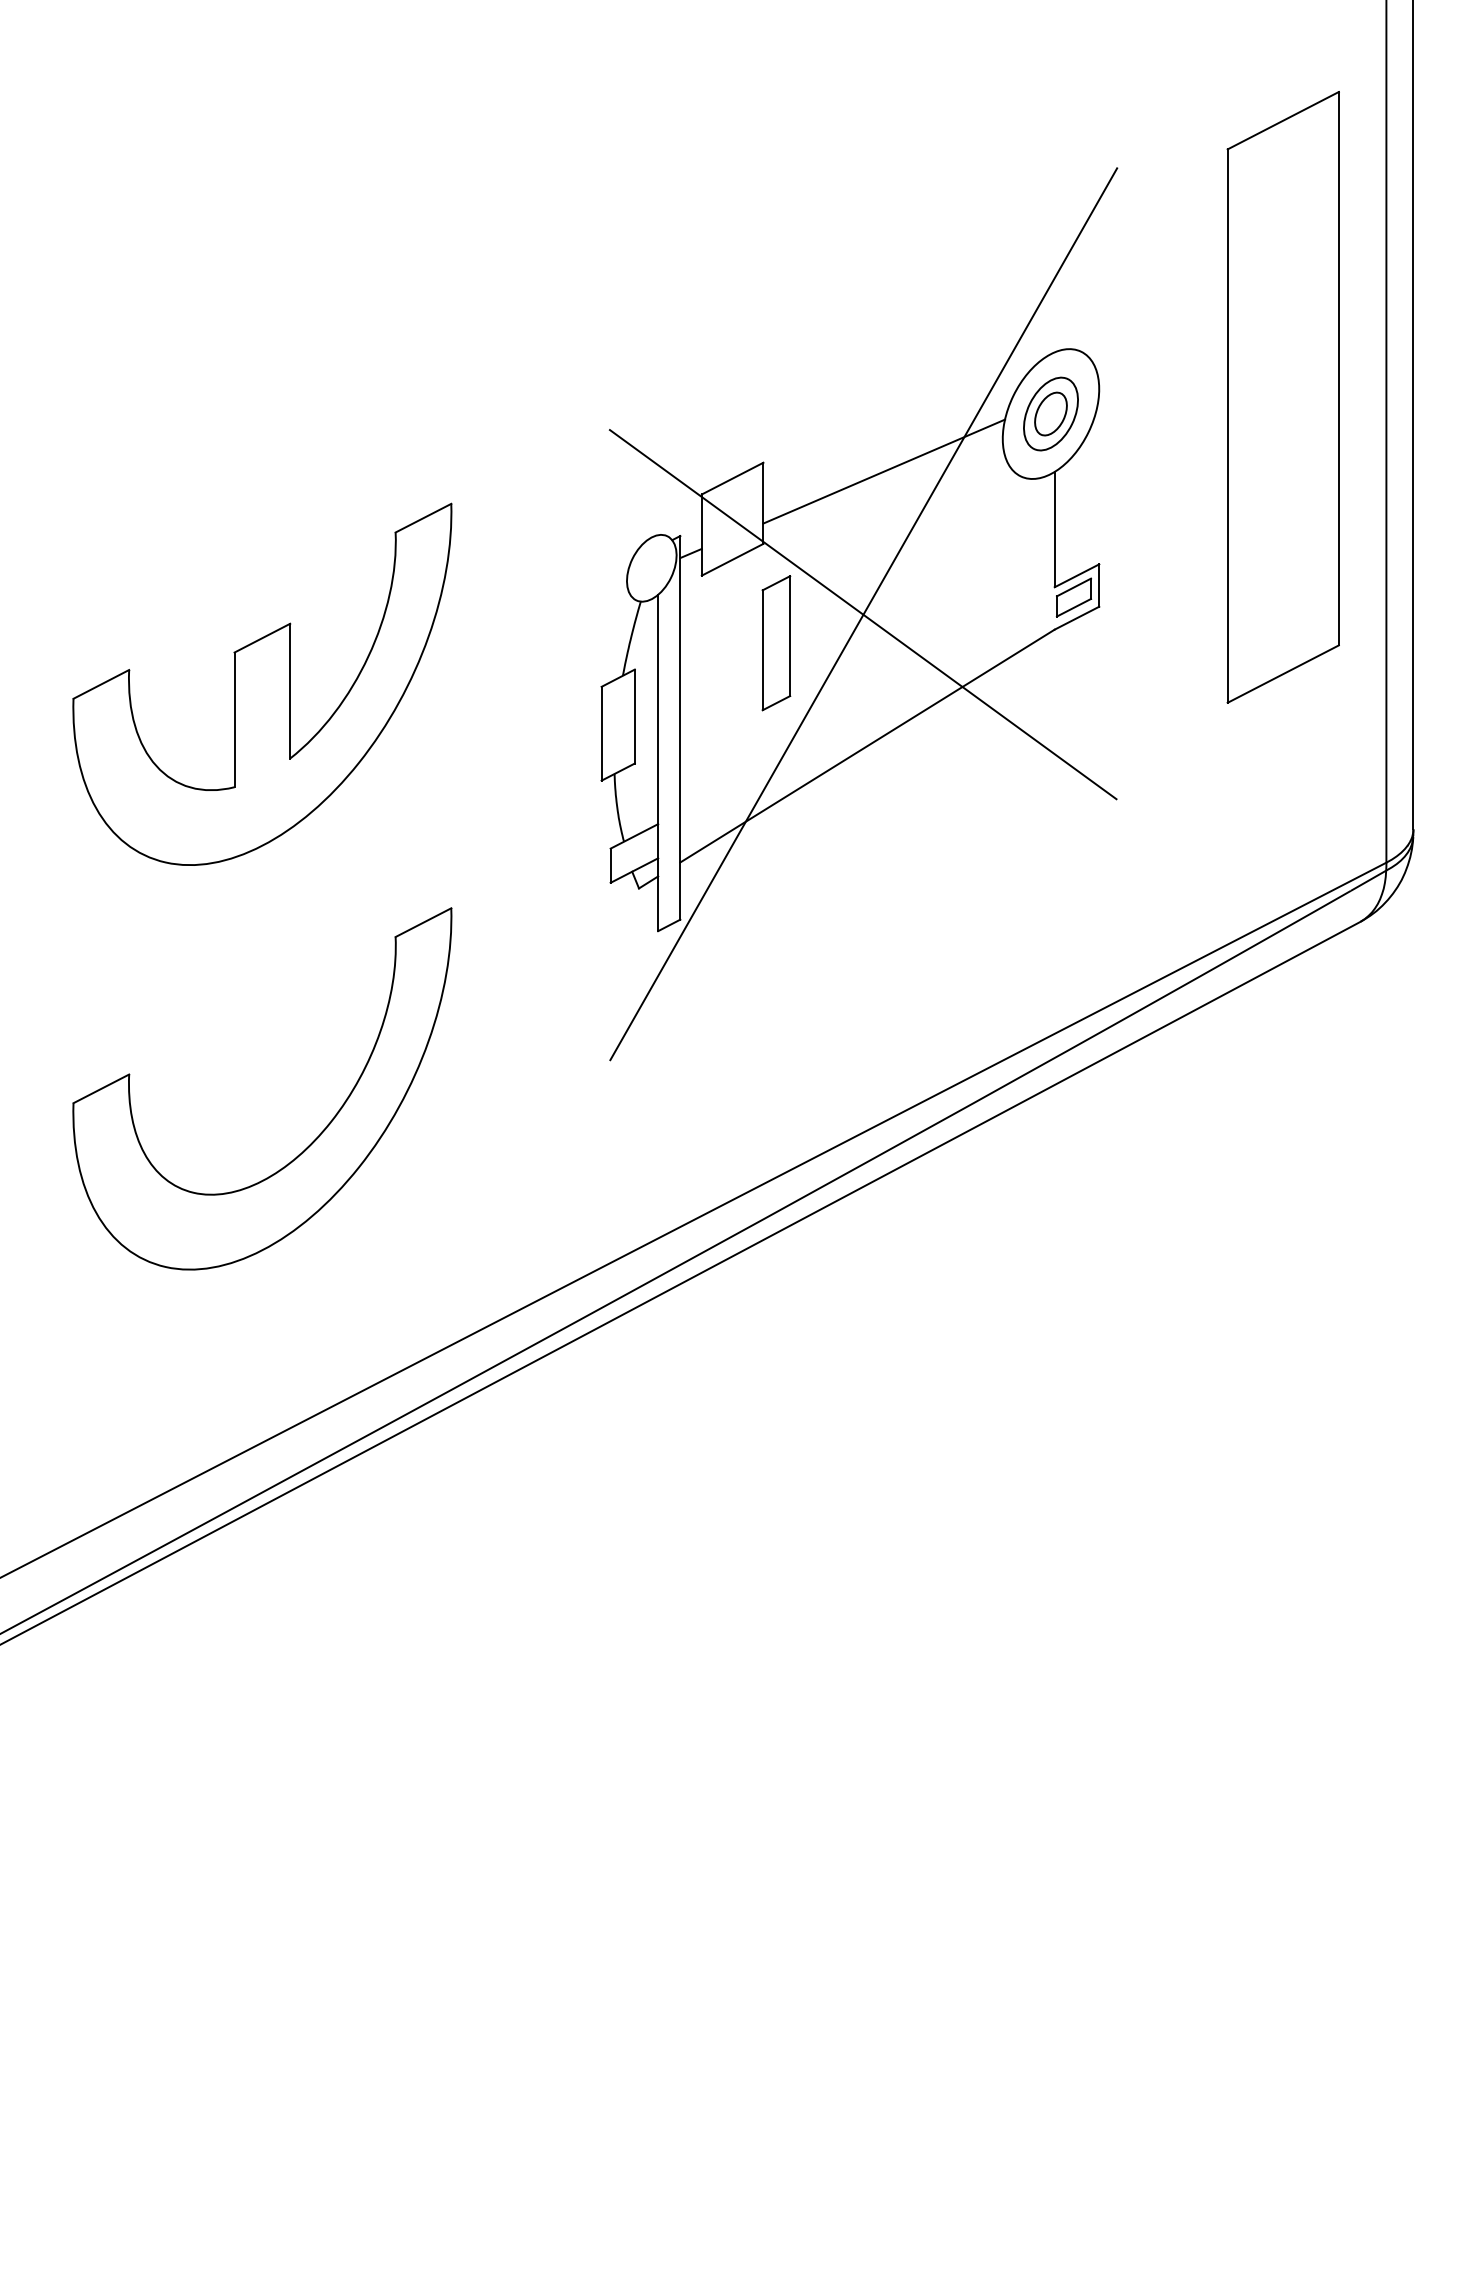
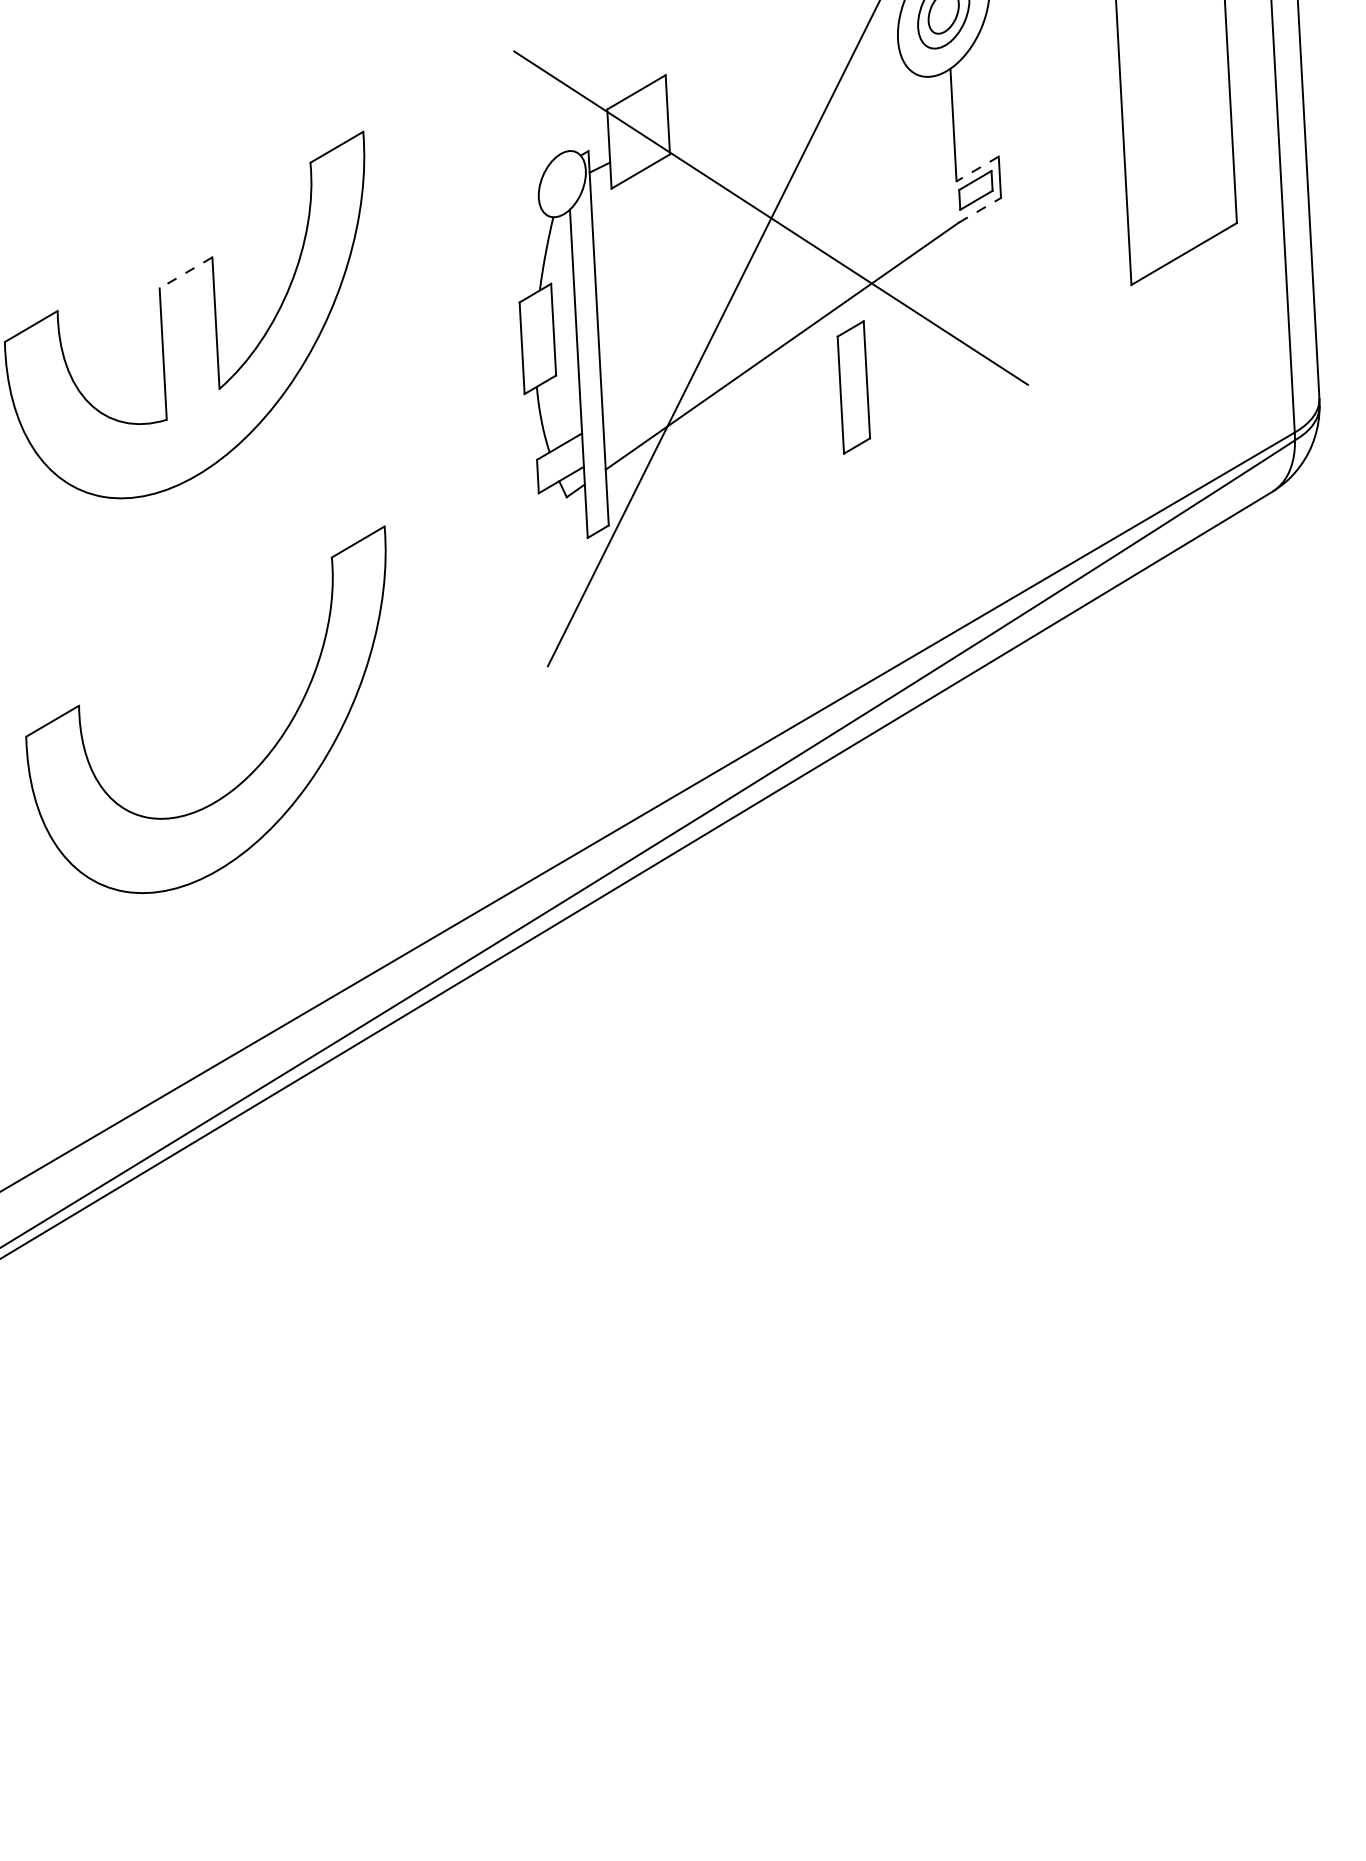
line: (884, 471) -> (784, 77), removed
line: (1076, 576) -> (977, 169), solid -> dashed
line: (1077, 617) -> (980, 209), solid -> dashed
line: (261, 638) -> (185, 273), solid -> dashed
part: (776, 643) -> (853, 387), moved

